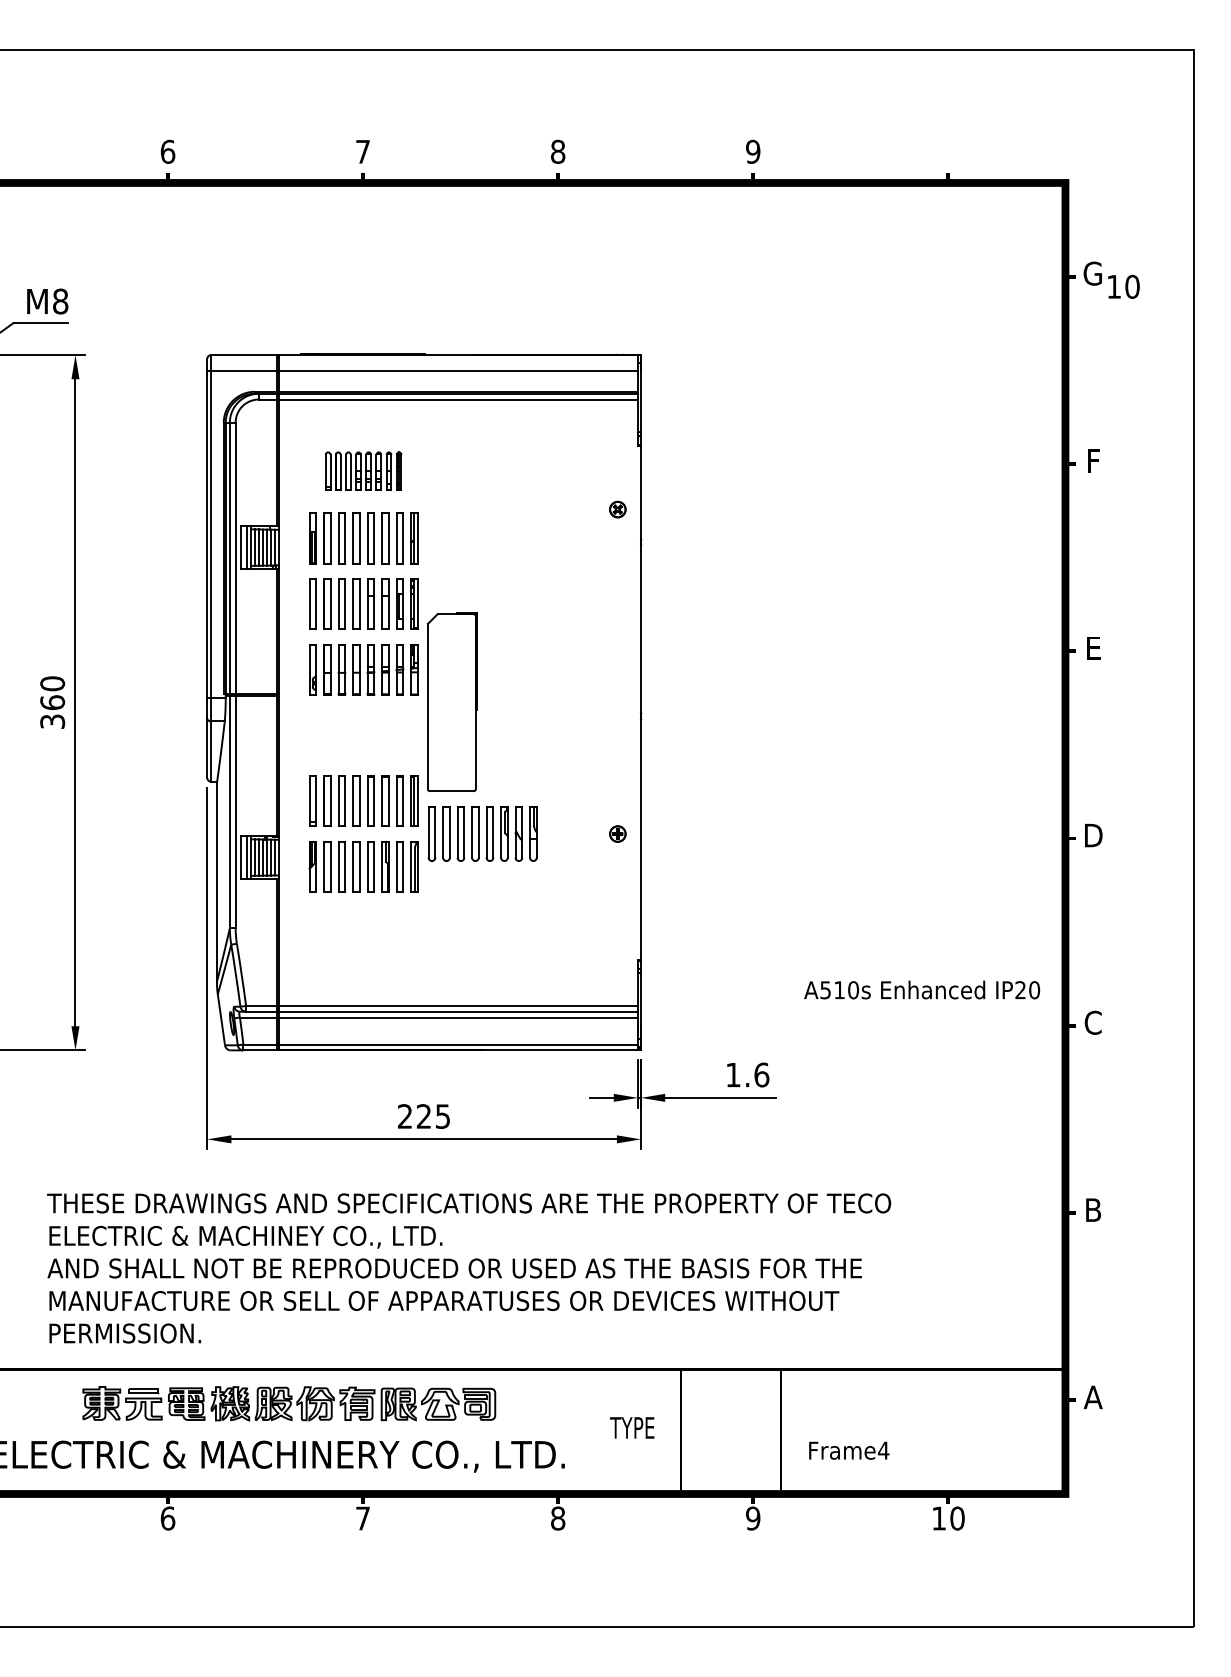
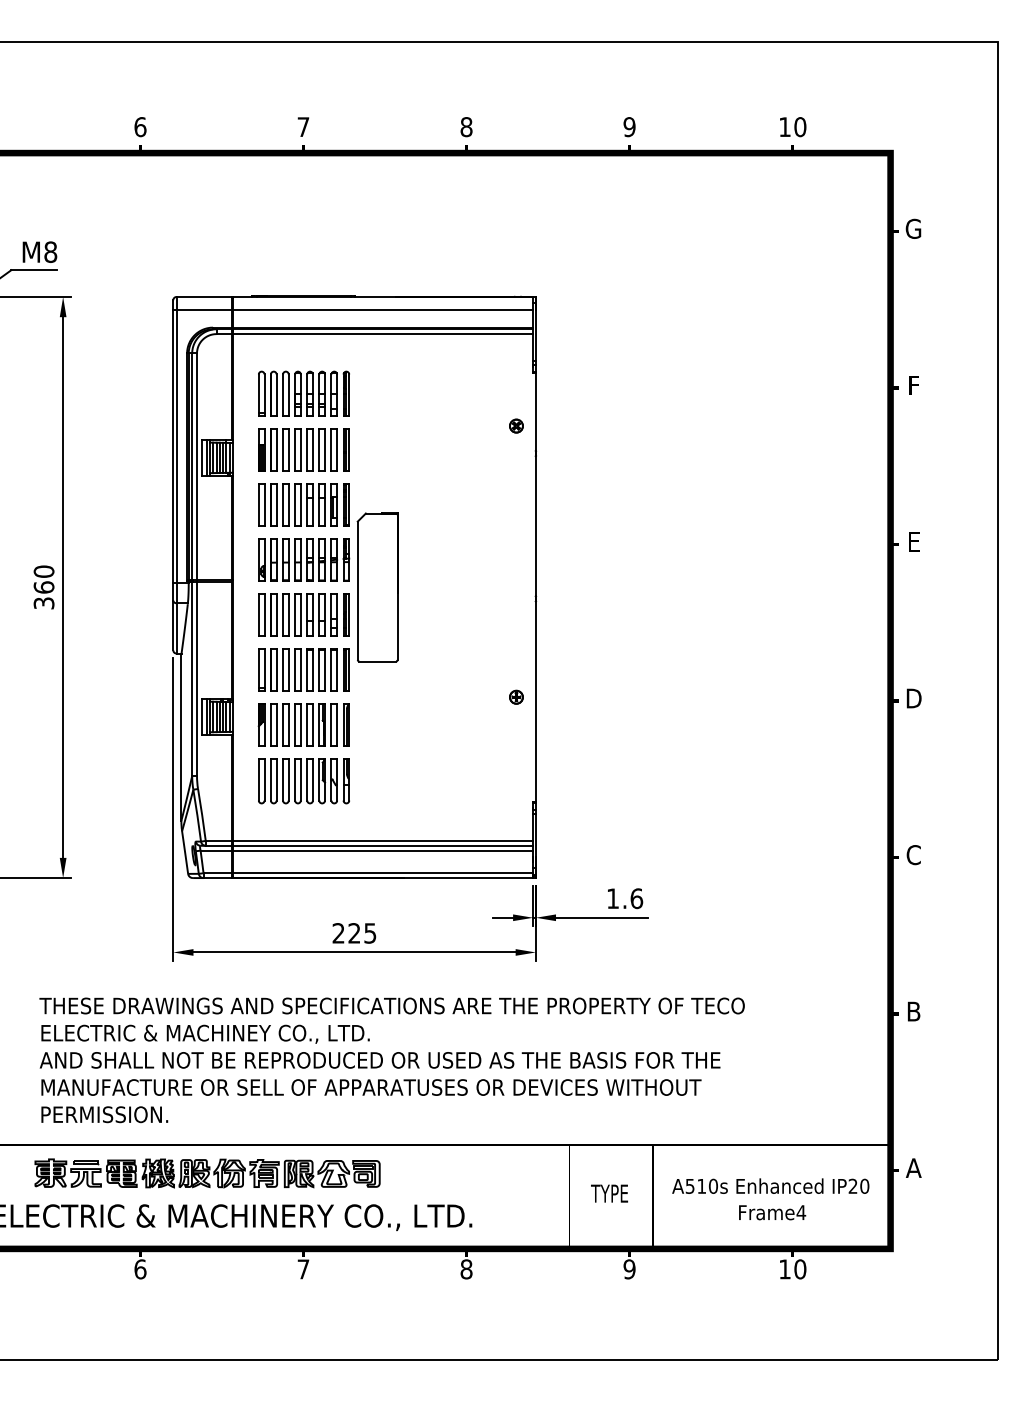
text: (1123, 286) -> (792, 126), moved
part: (363, 470) -> (303, 393), size x1.43
part: (363, 735) -> (303, 614), added
part: (482, 833) -> (303, 780), moved
text: (922, 989) -> (771, 1185), moved
part: (289, 1403) -> (207, 1173), moved
text: (632, 1427) -> (609, 1193), moved
text: (849, 1450) -> (772, 1212), moved

